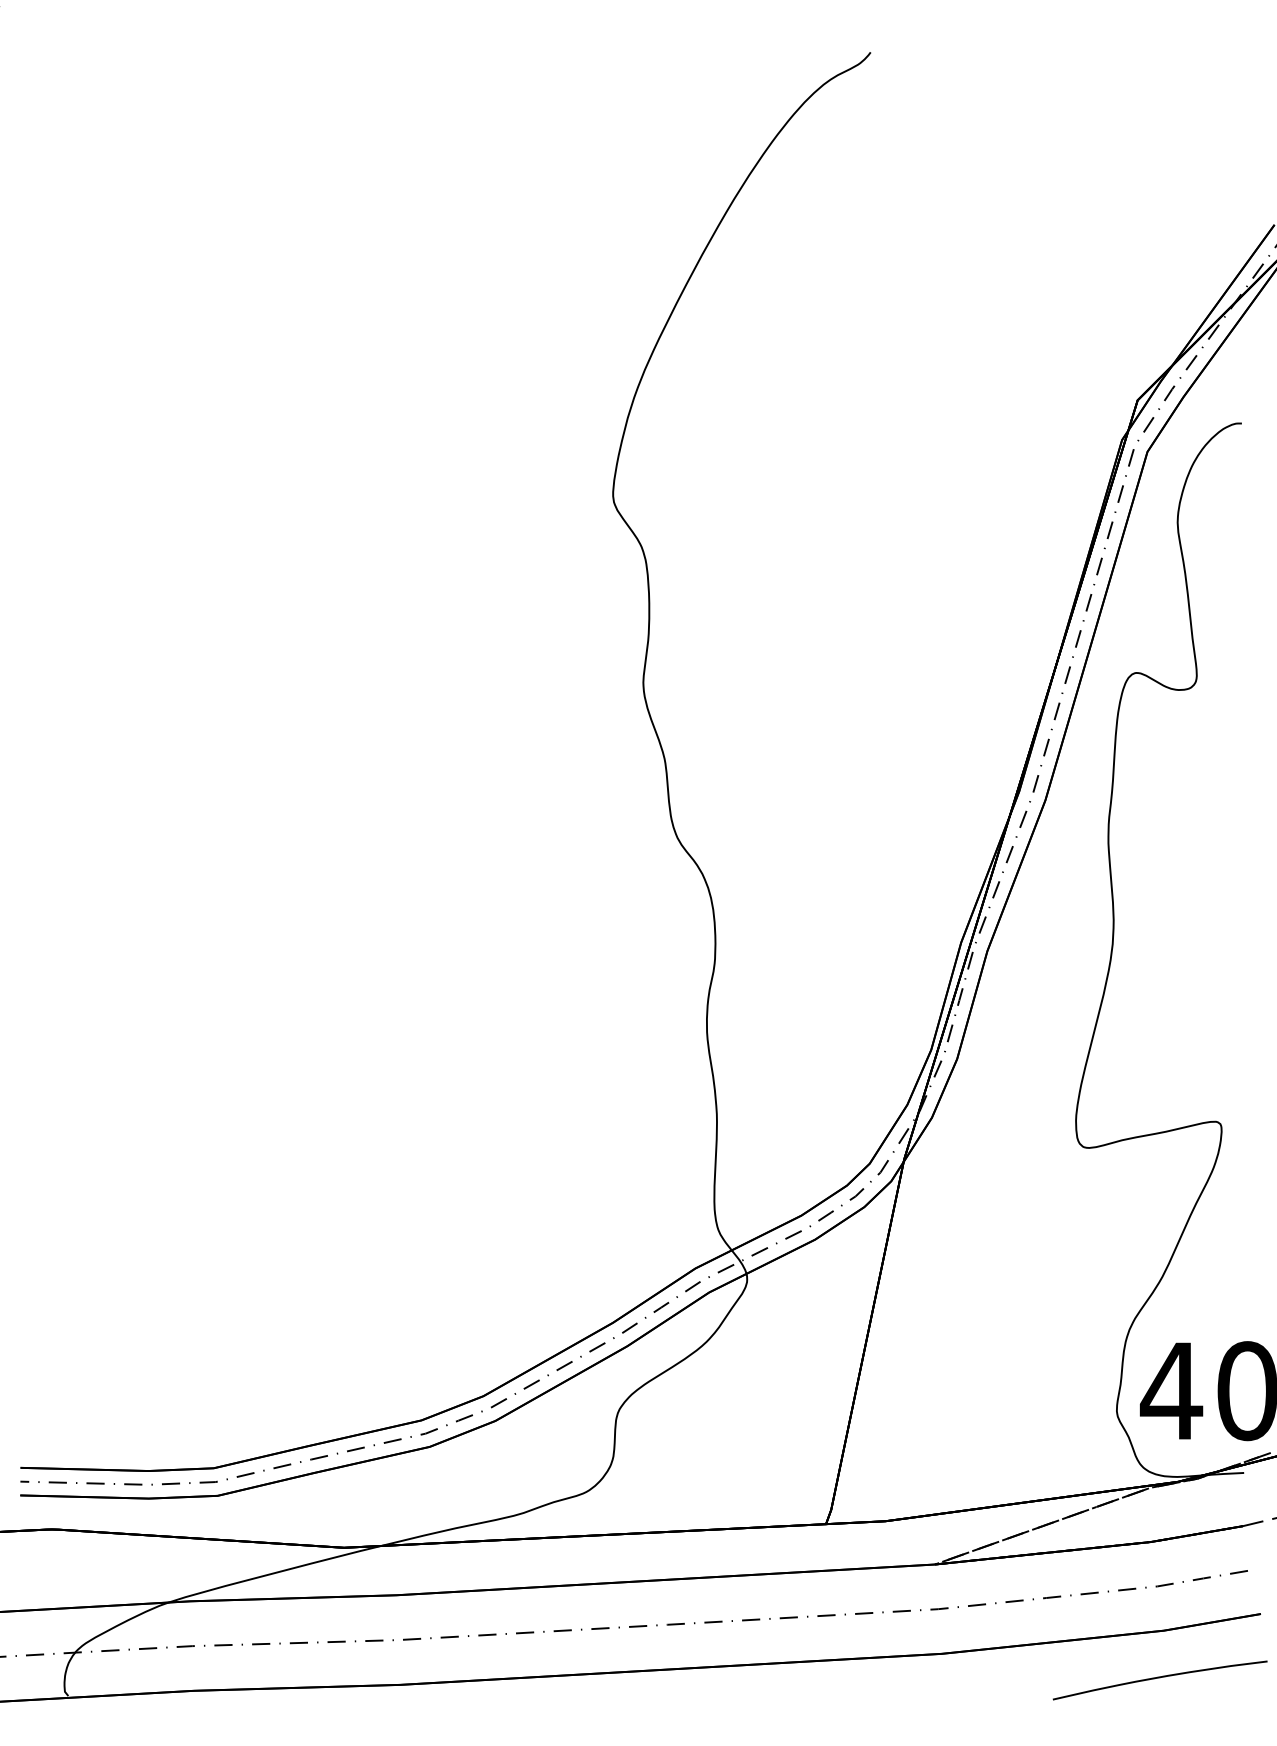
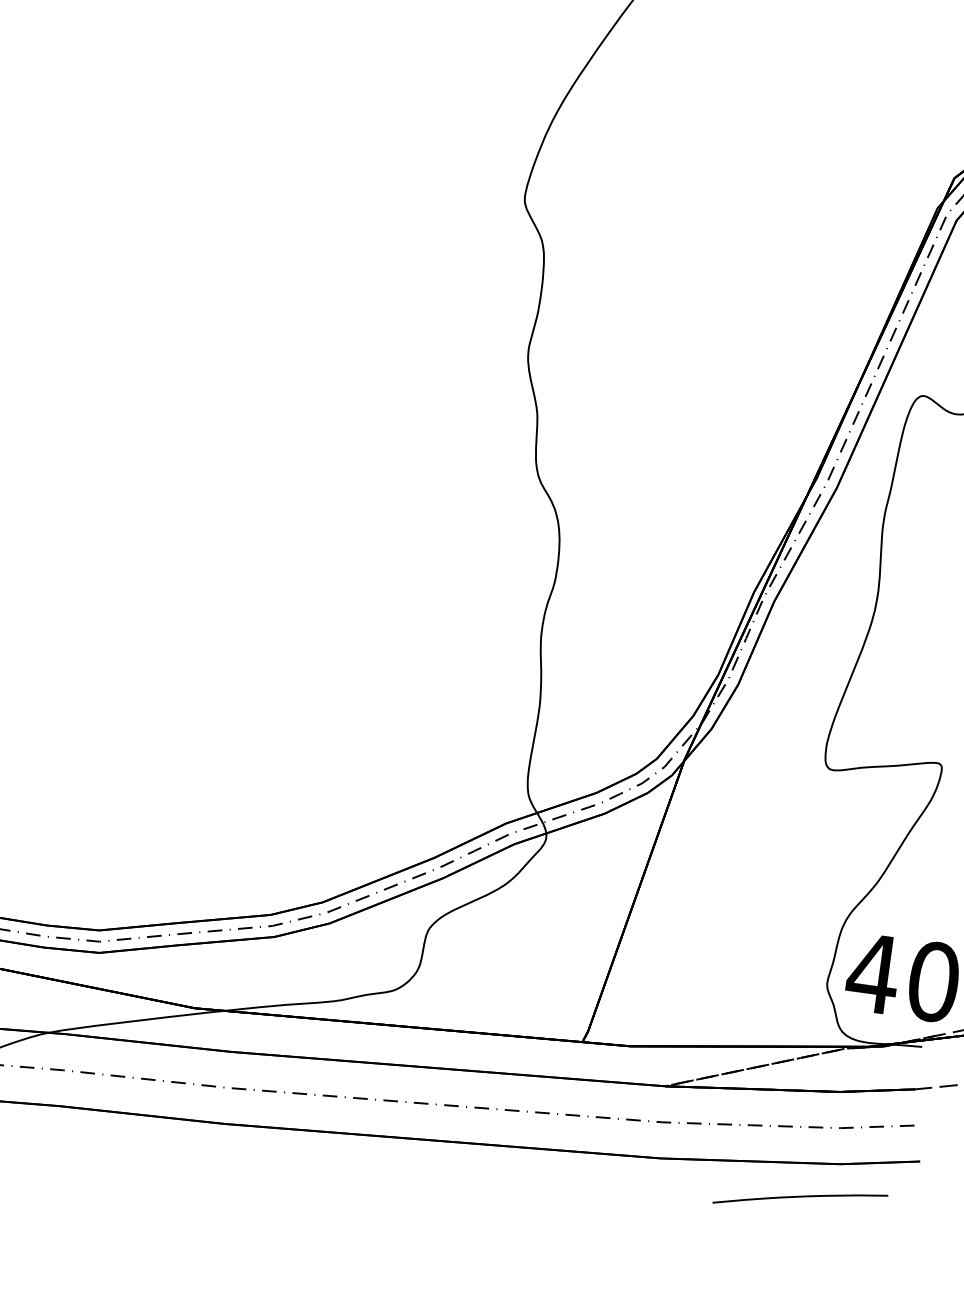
curve: (1159, 1678) -> (800, 1197), moved

